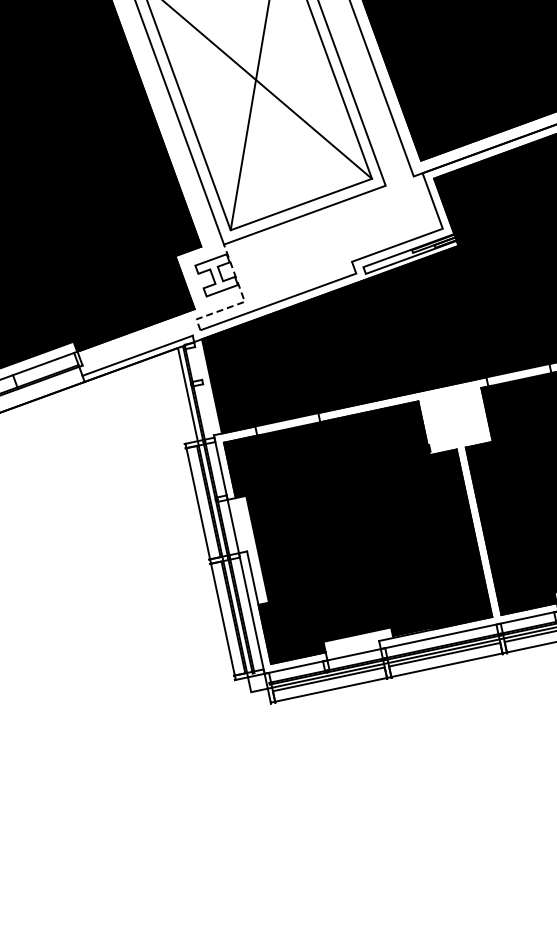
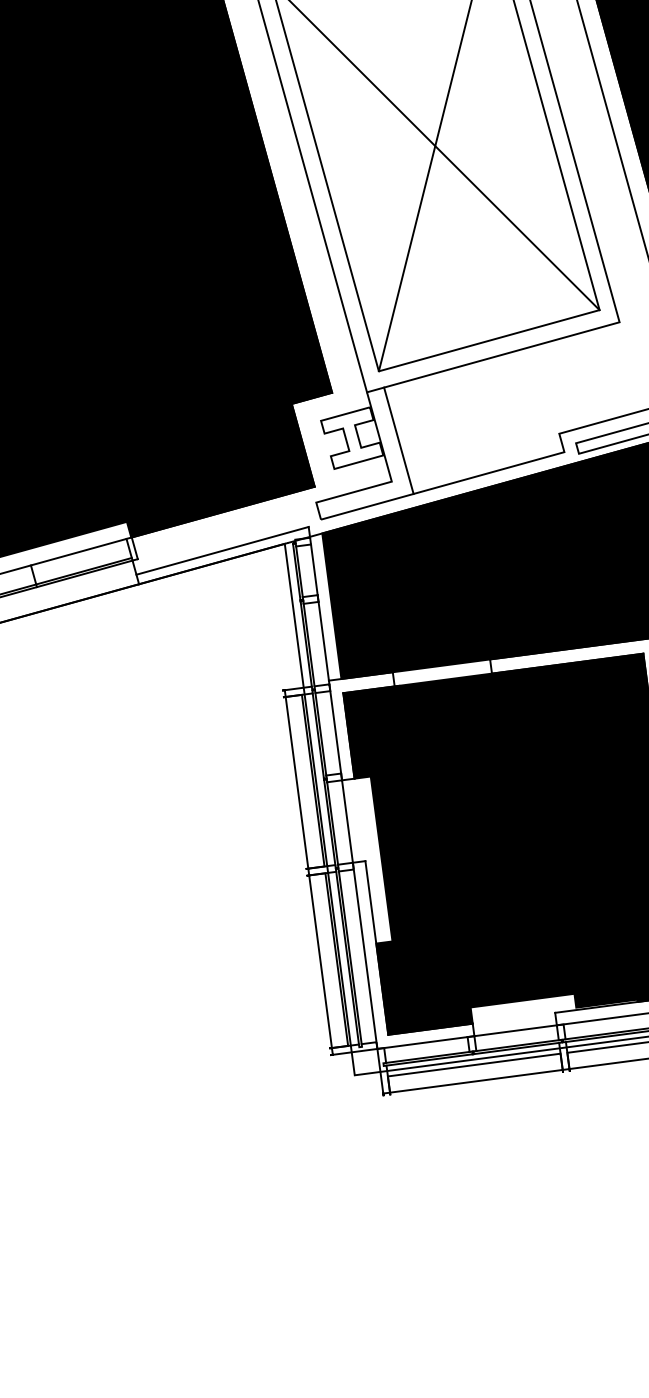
line: (246, 274) -> (397, 440), added
line: (243, 302) -> (389, 482), dashed -> solid
line: (204, 391) -> (319, 613), added

